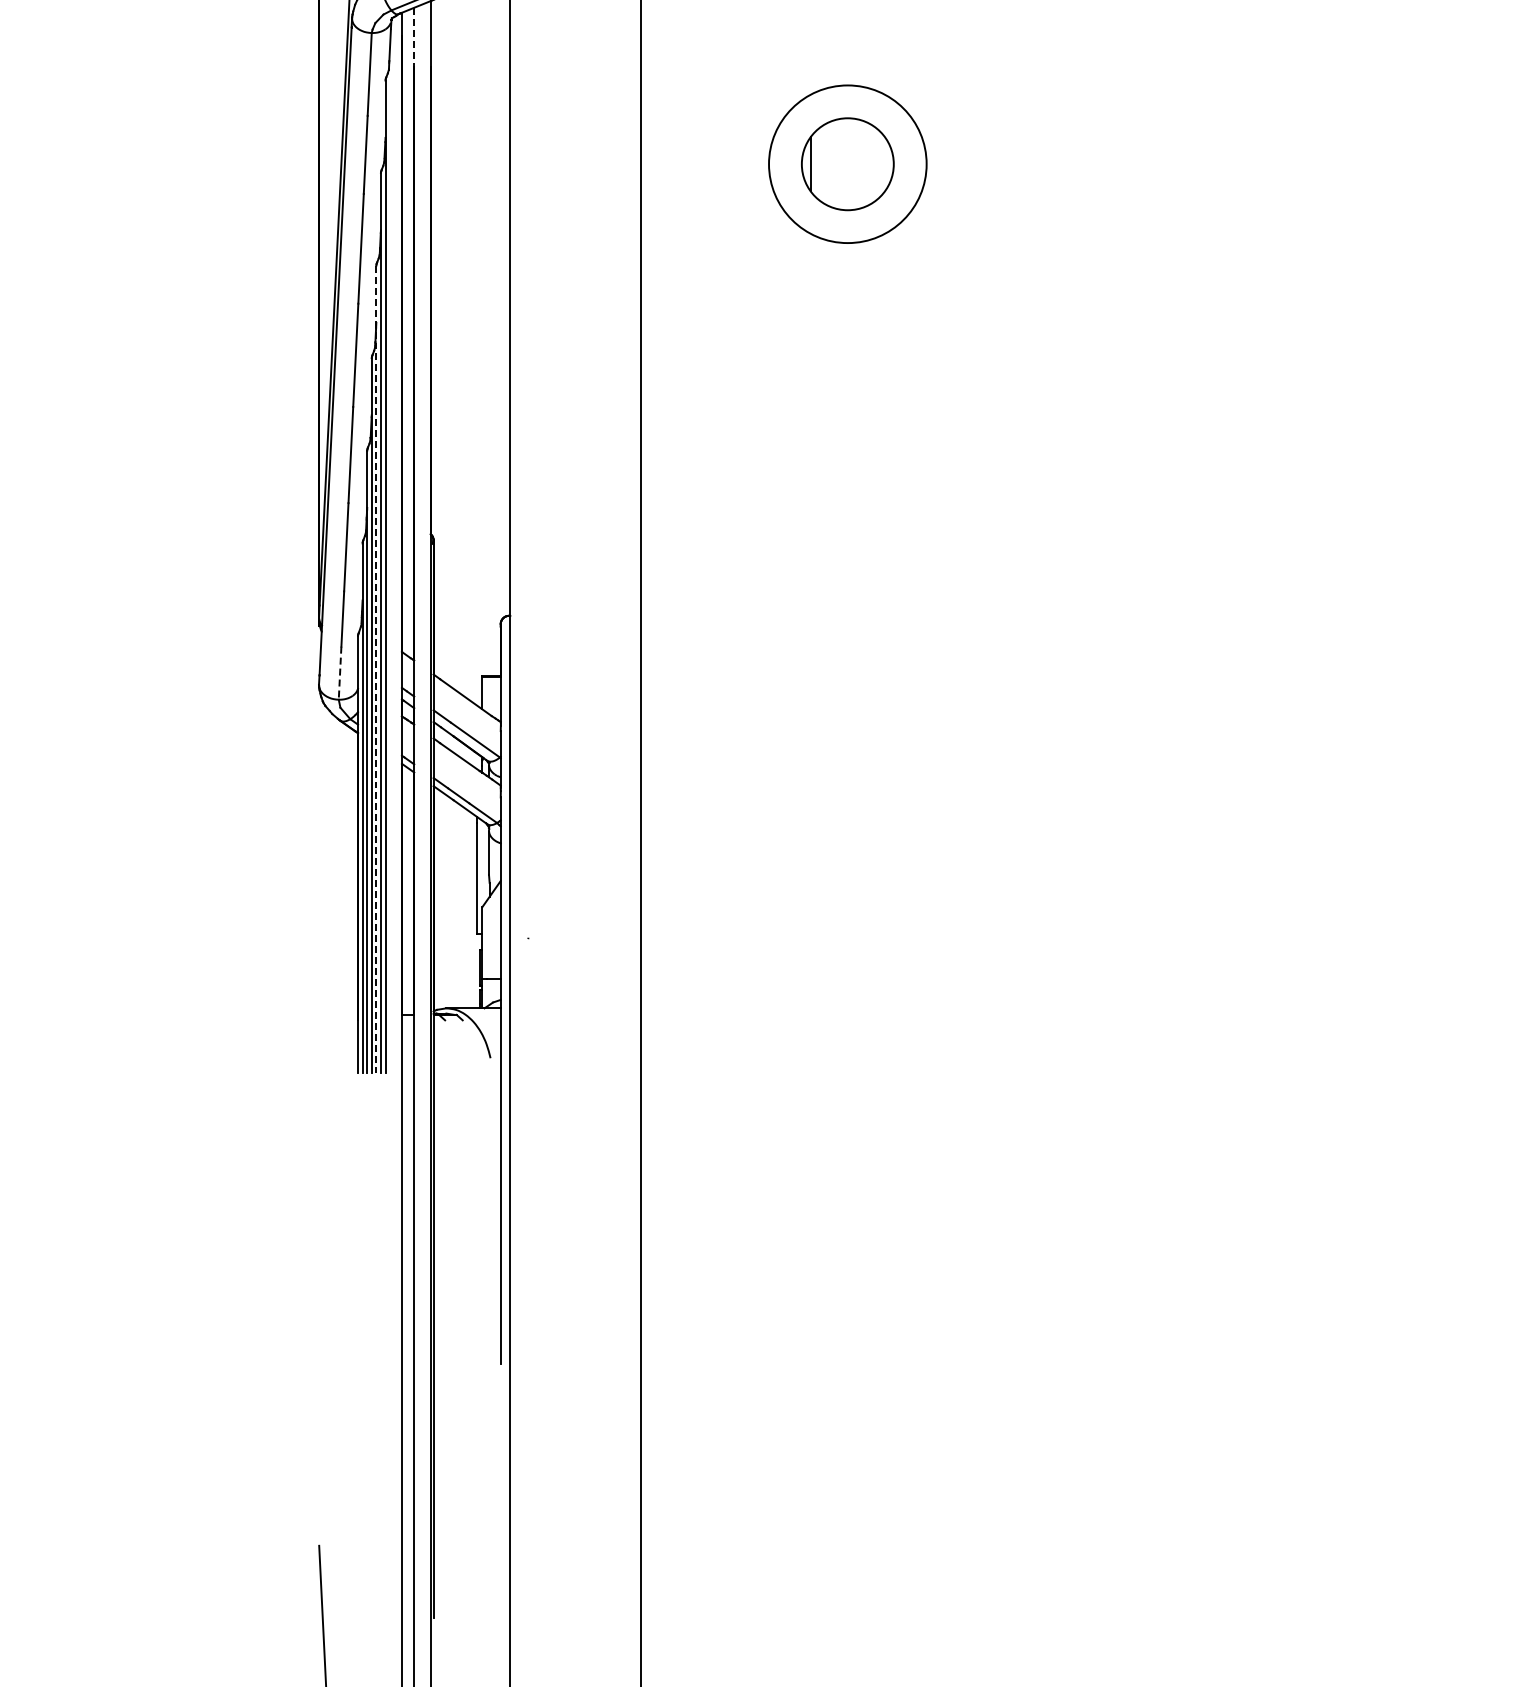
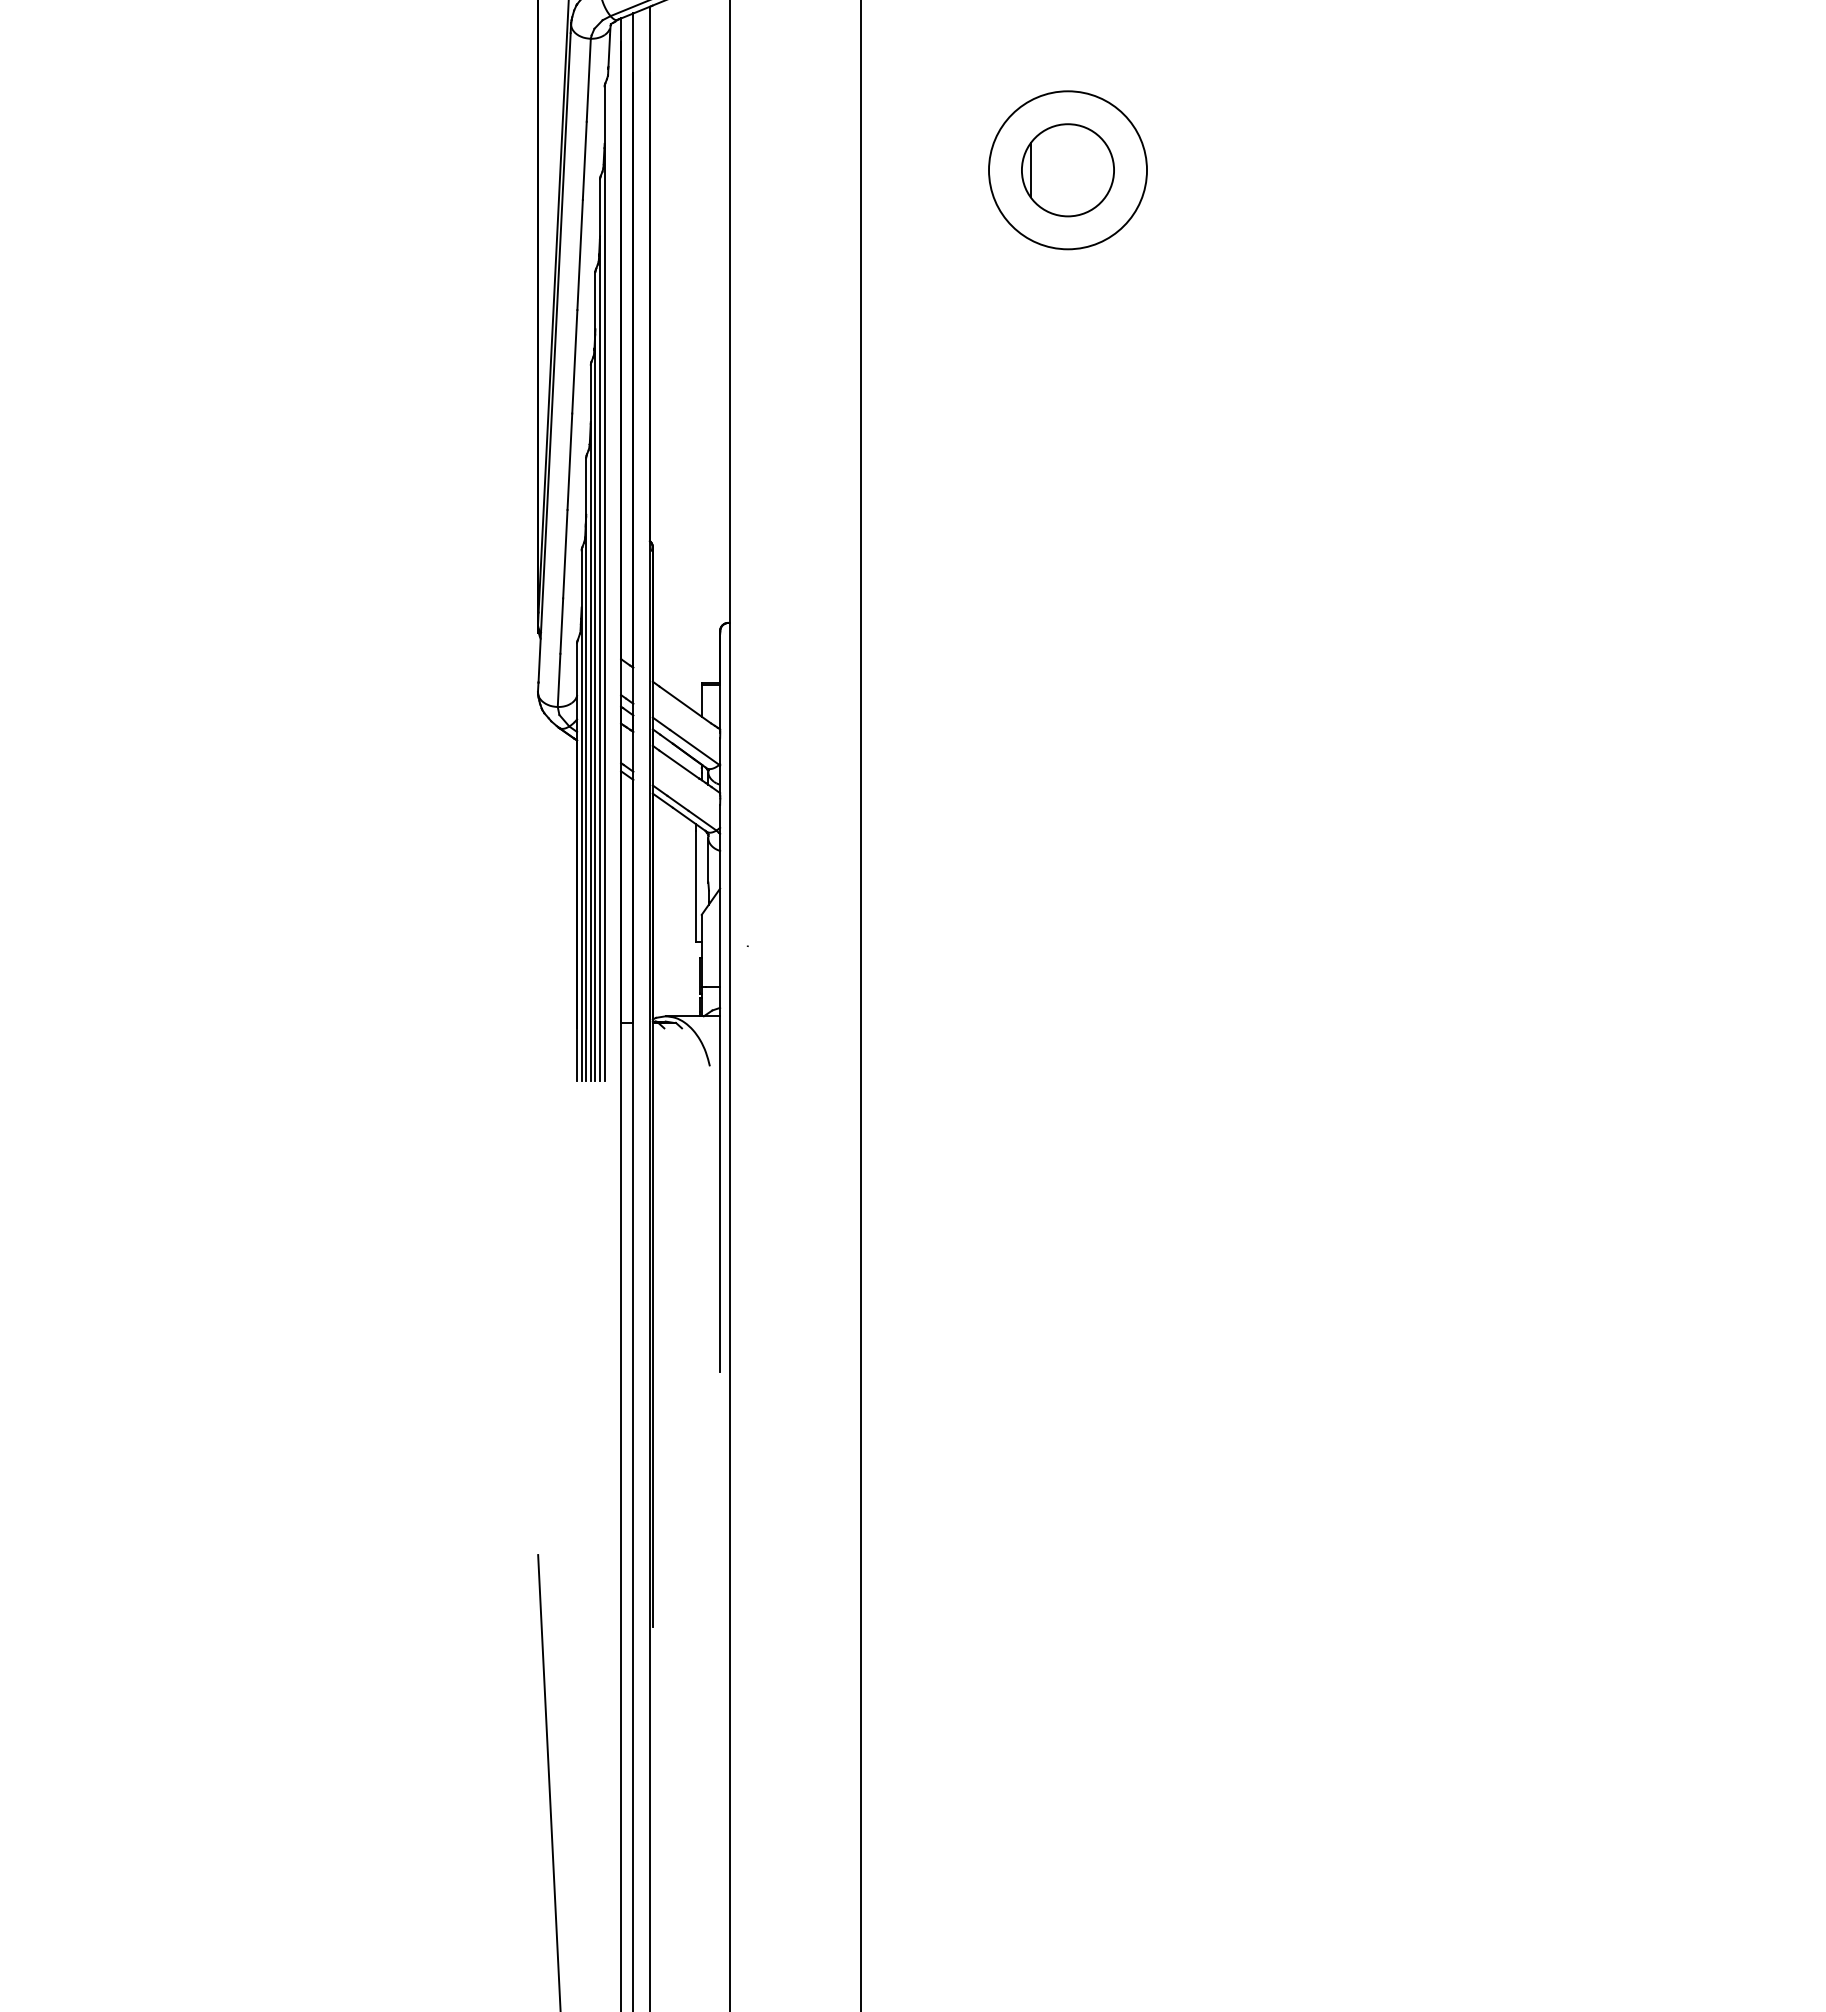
line: (414, 37) -> (633, 43), dashed -> solid
line: (376, 669) -> (595, 676), dashed -> solid
line: (340, 673) -> (559, 680), dashed -> solid

